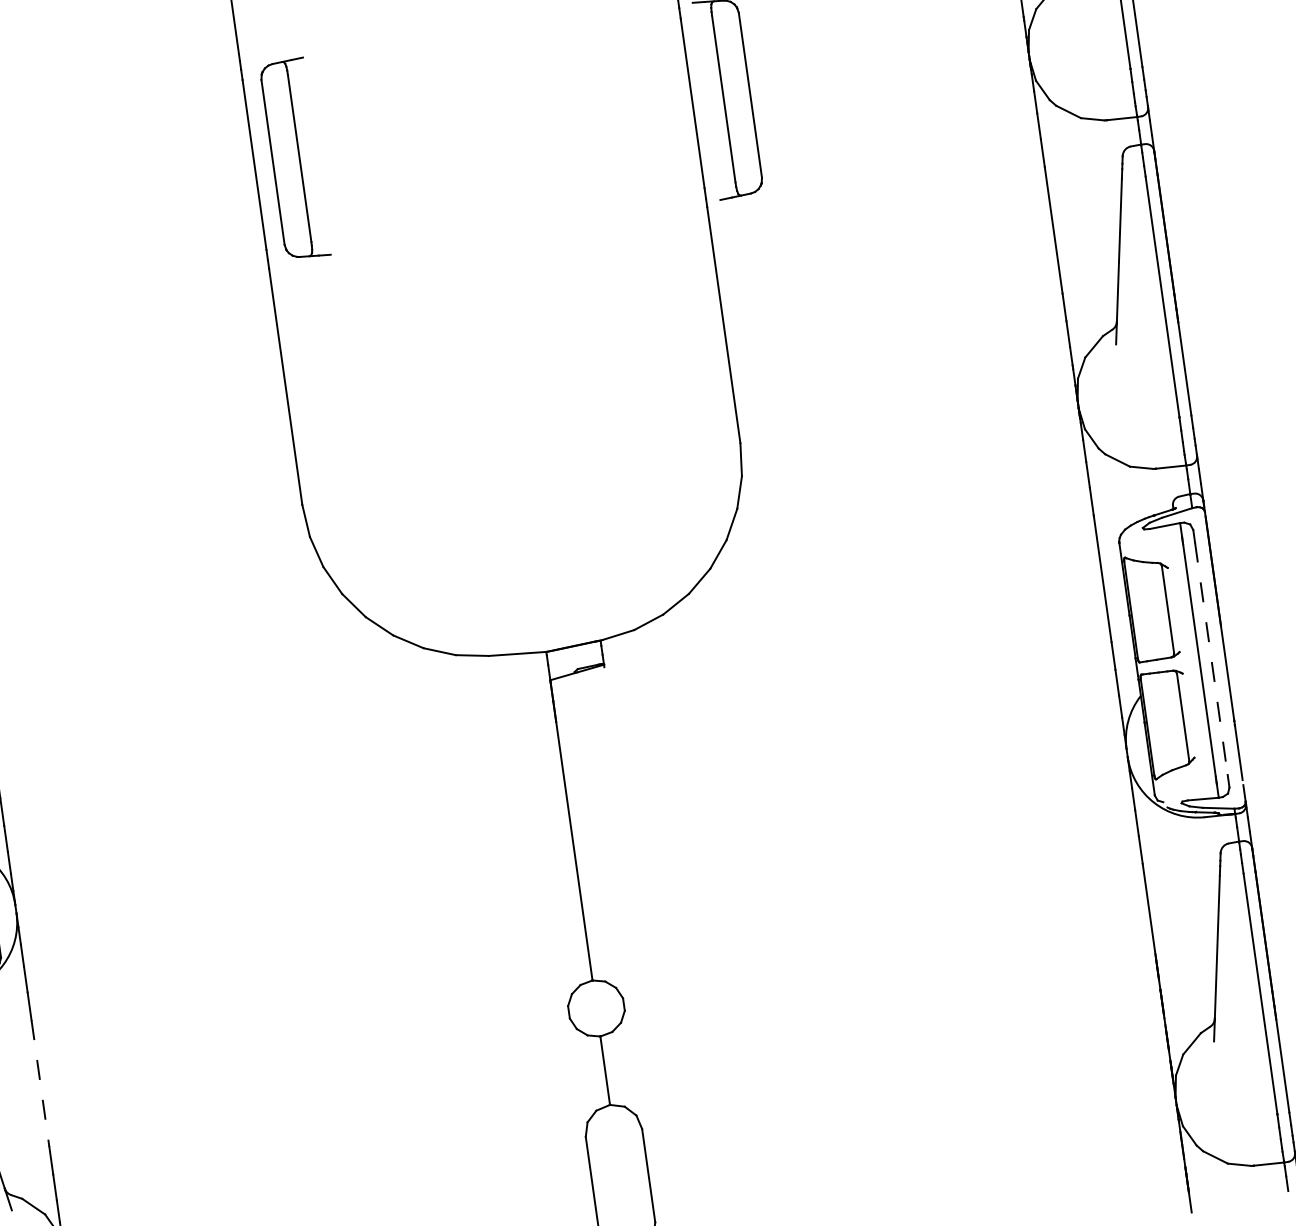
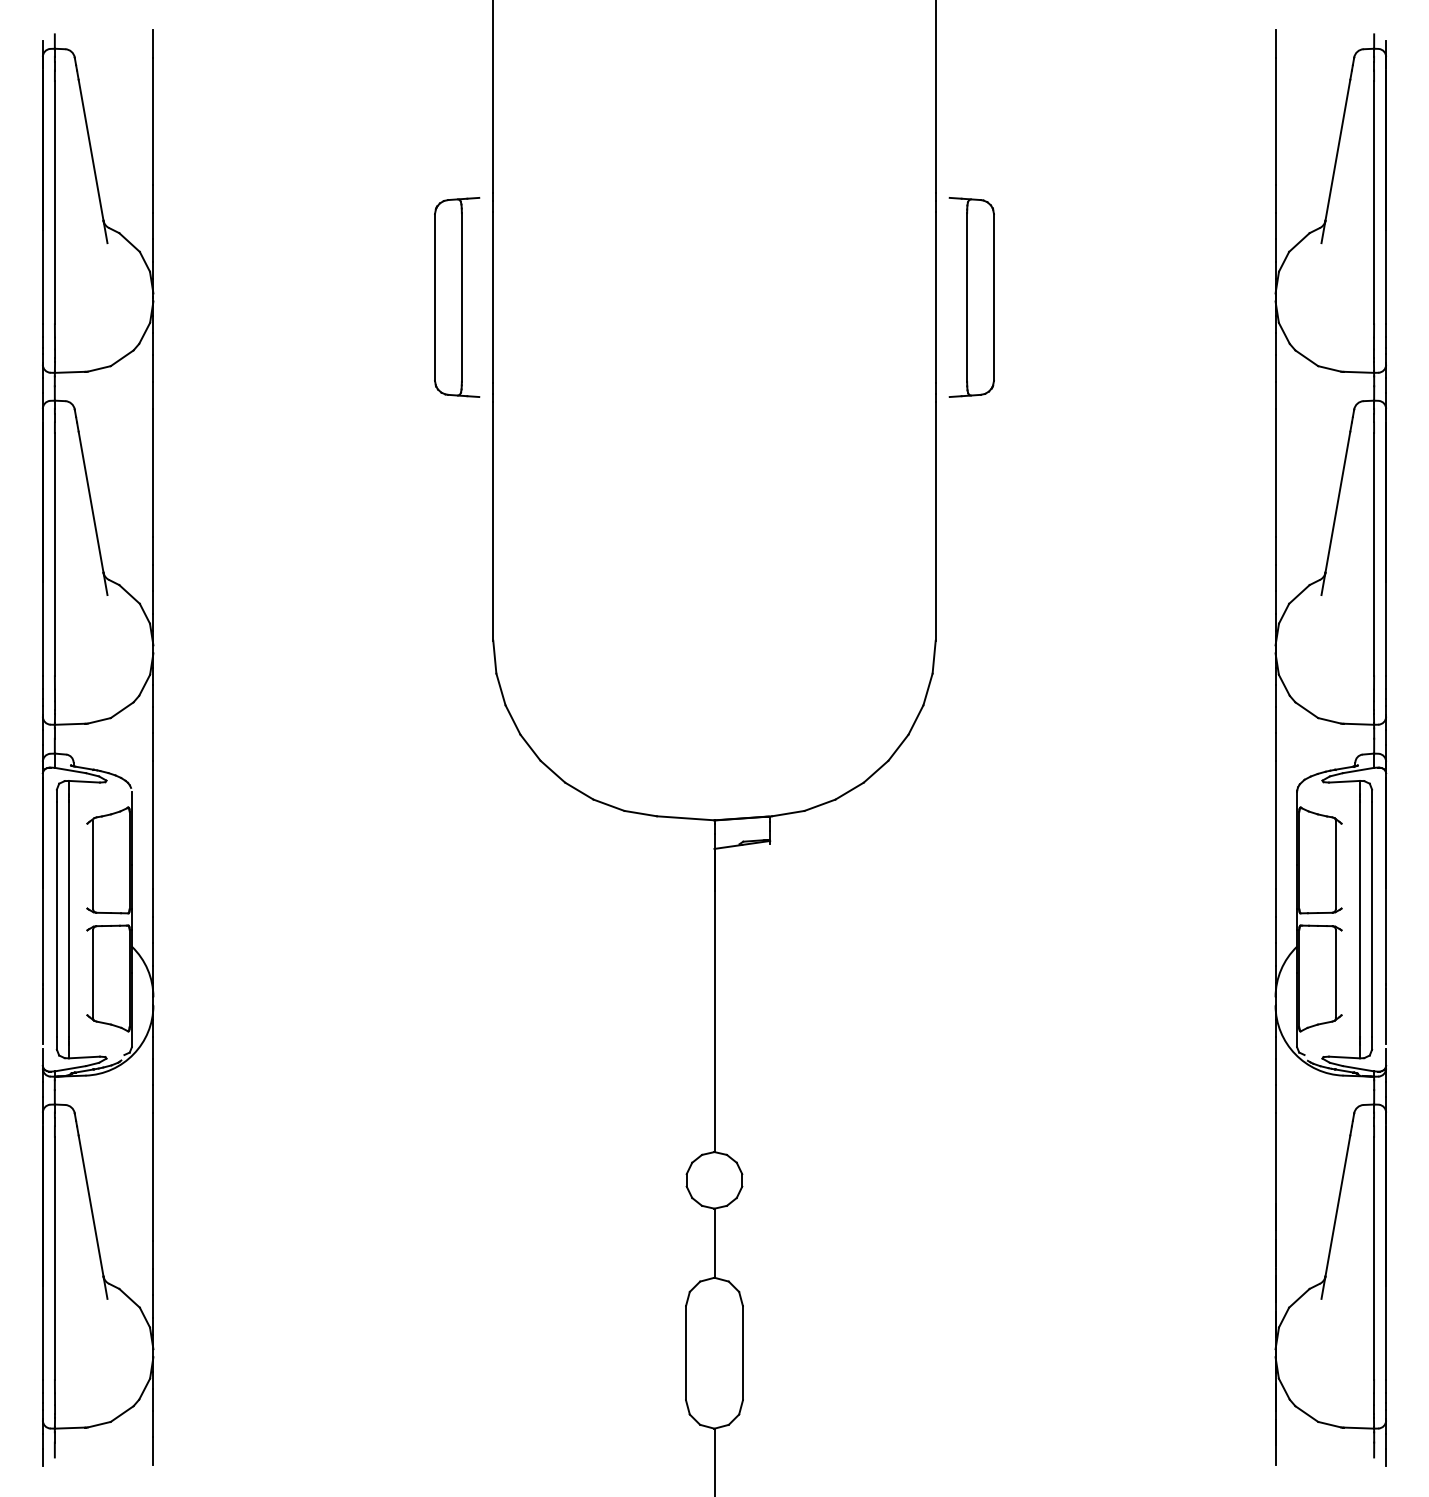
part: (295, 159) -> (457, 297), moved
line: (1211, 659) -> (1372, 920), dashed -> solid
line: (40, 1083) -> (153, 1177), dashed -> solid

